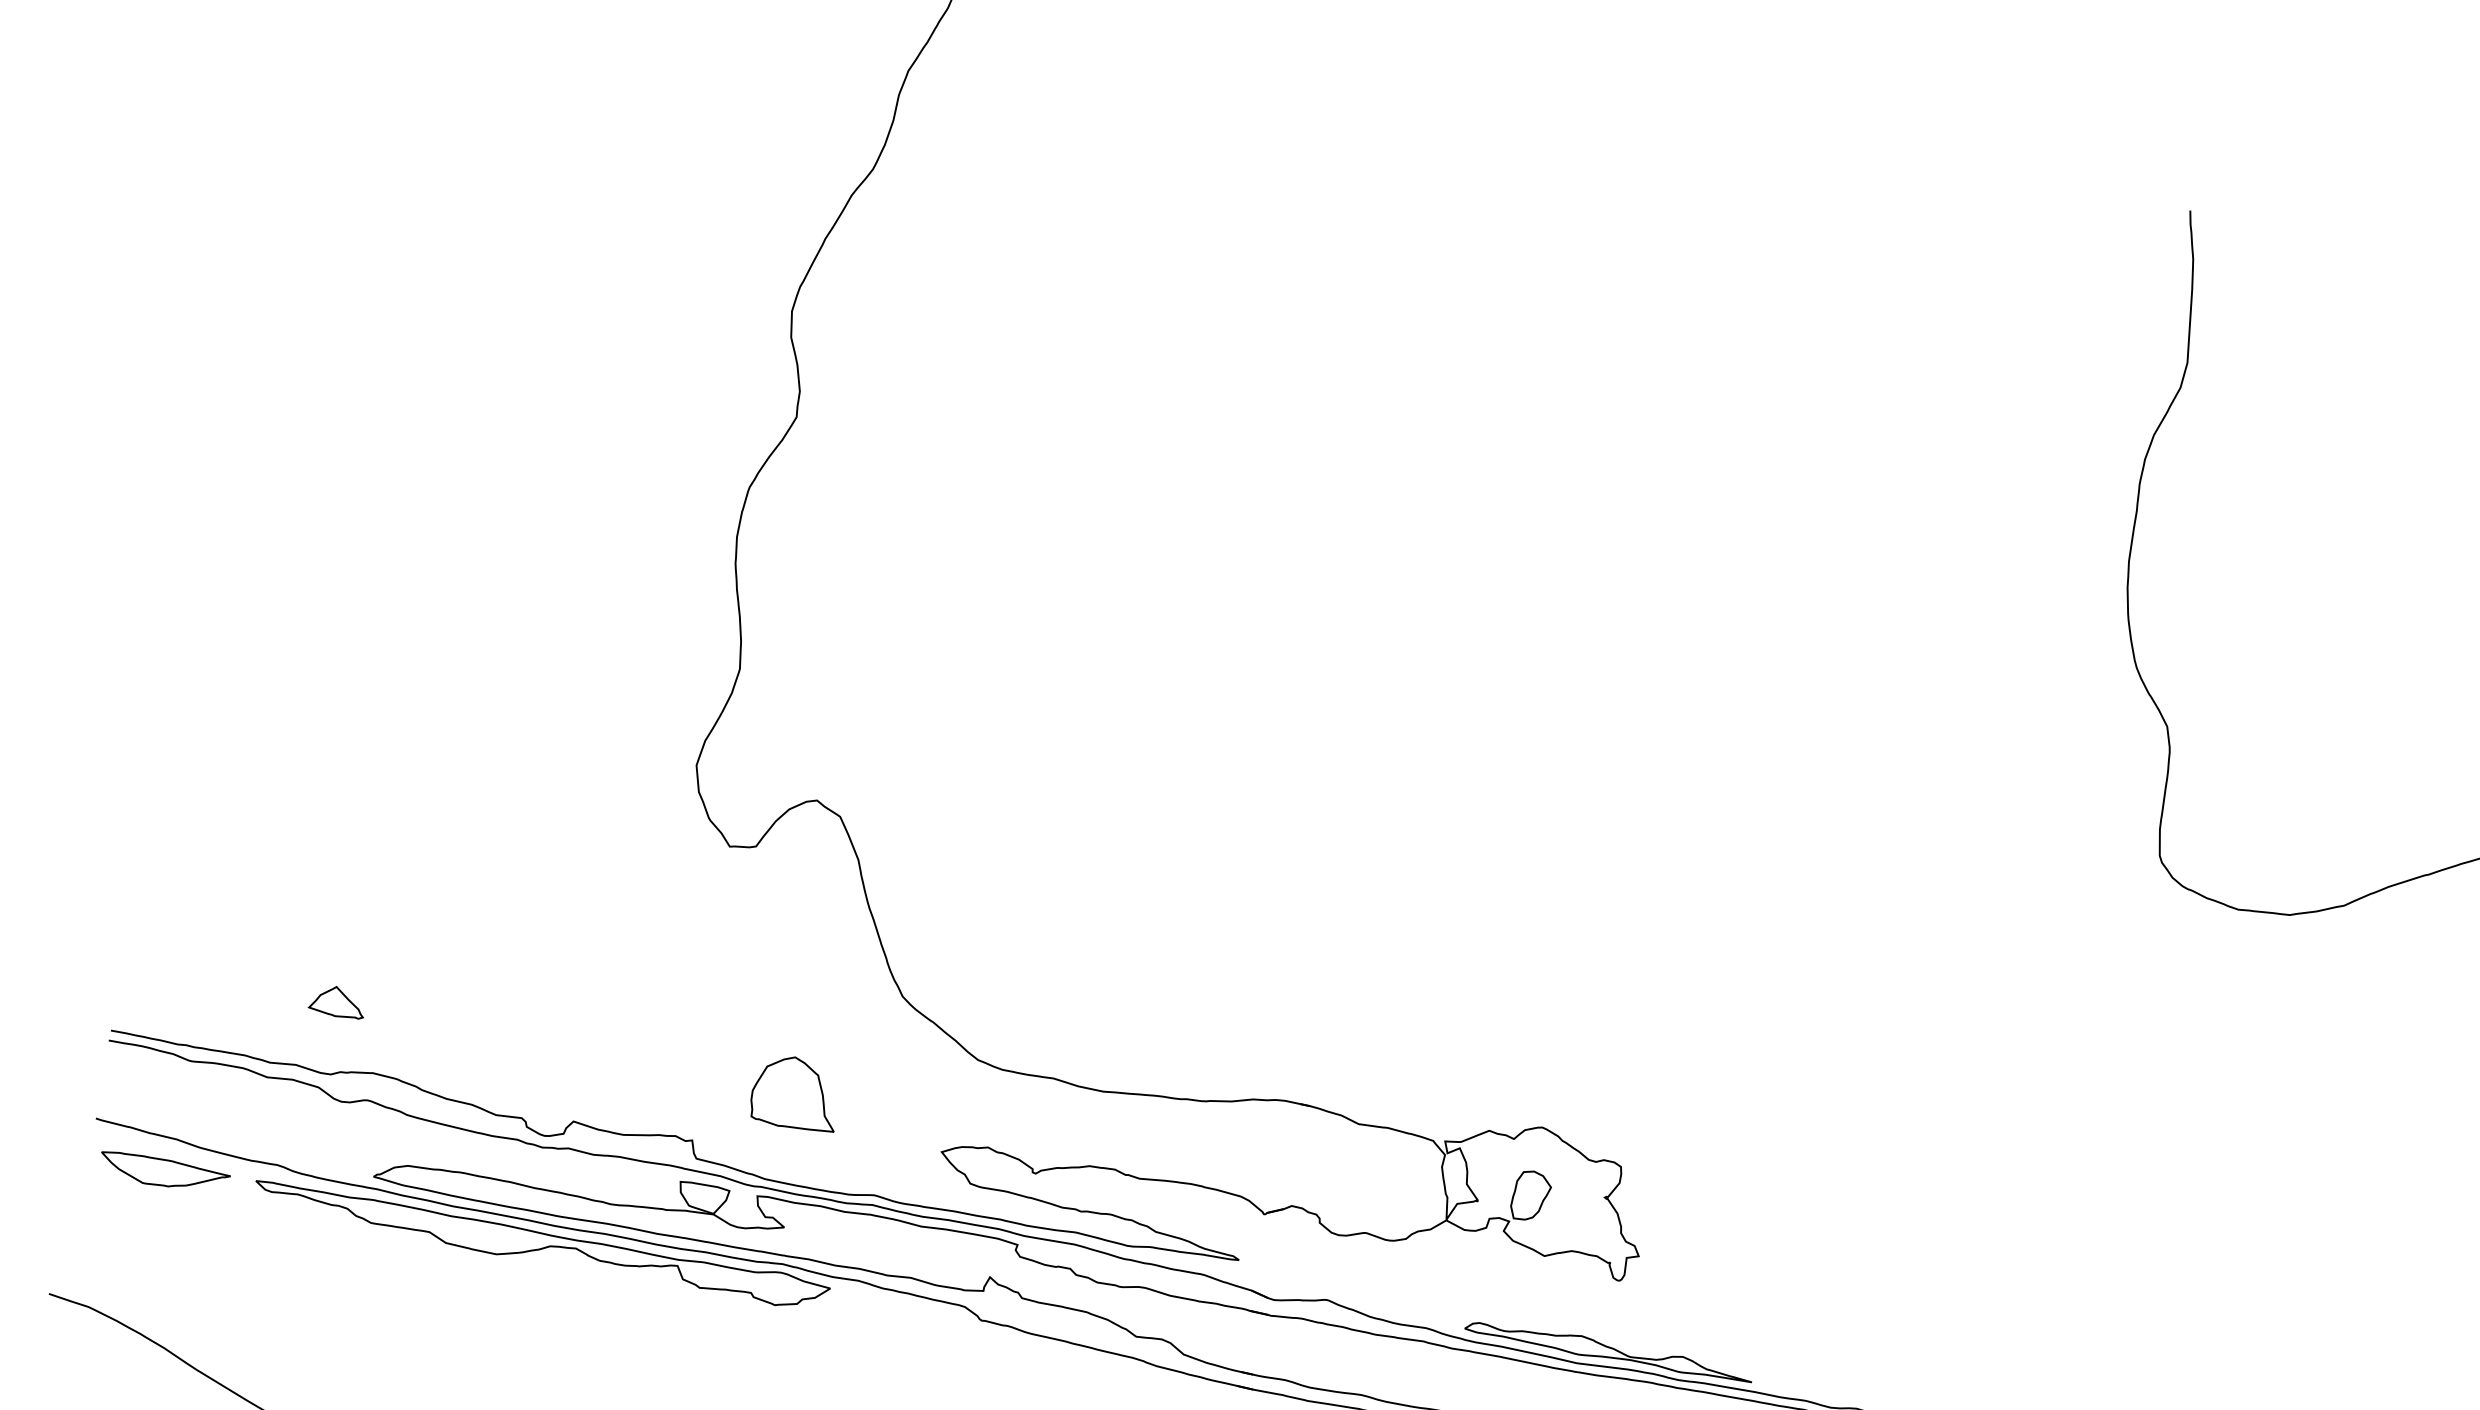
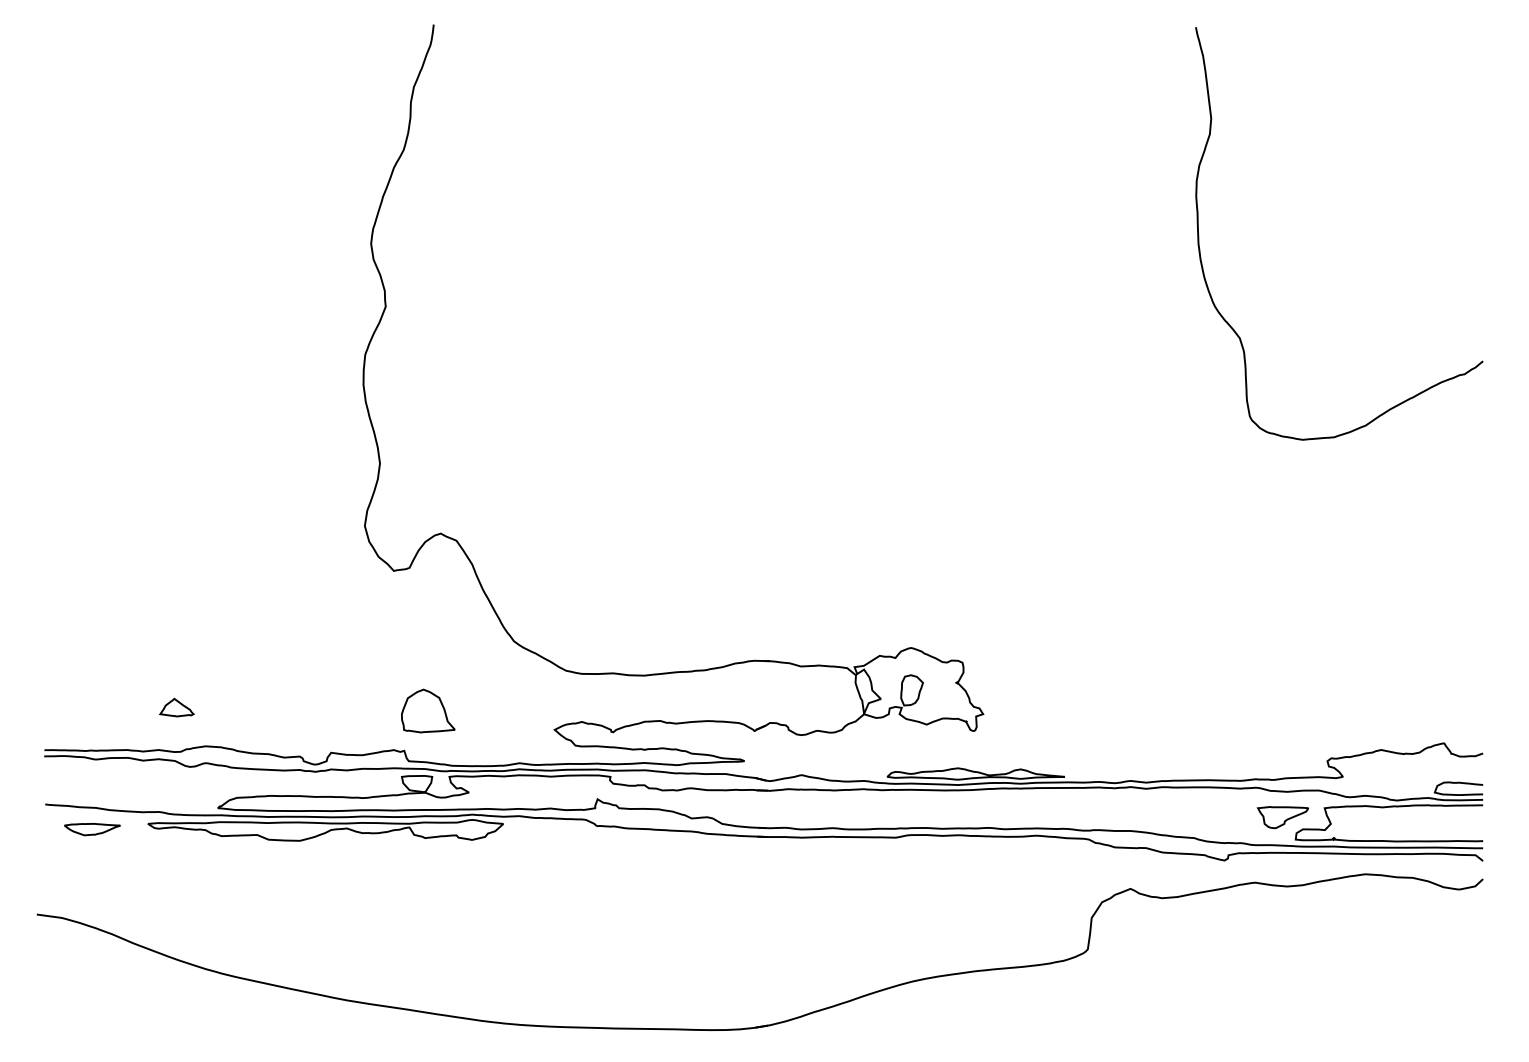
part: (796, 1092) -> (428, 710), moved
part: (164, 1173) -> (92, 829), size x0.7

